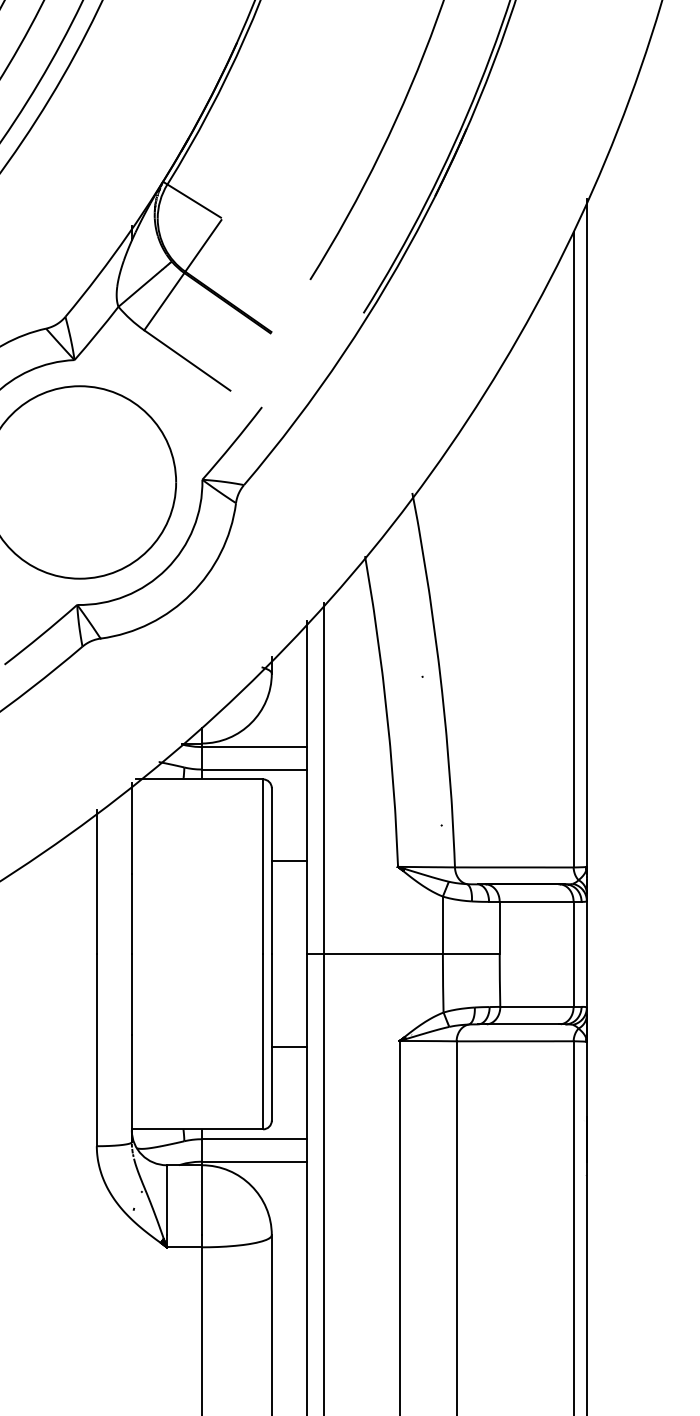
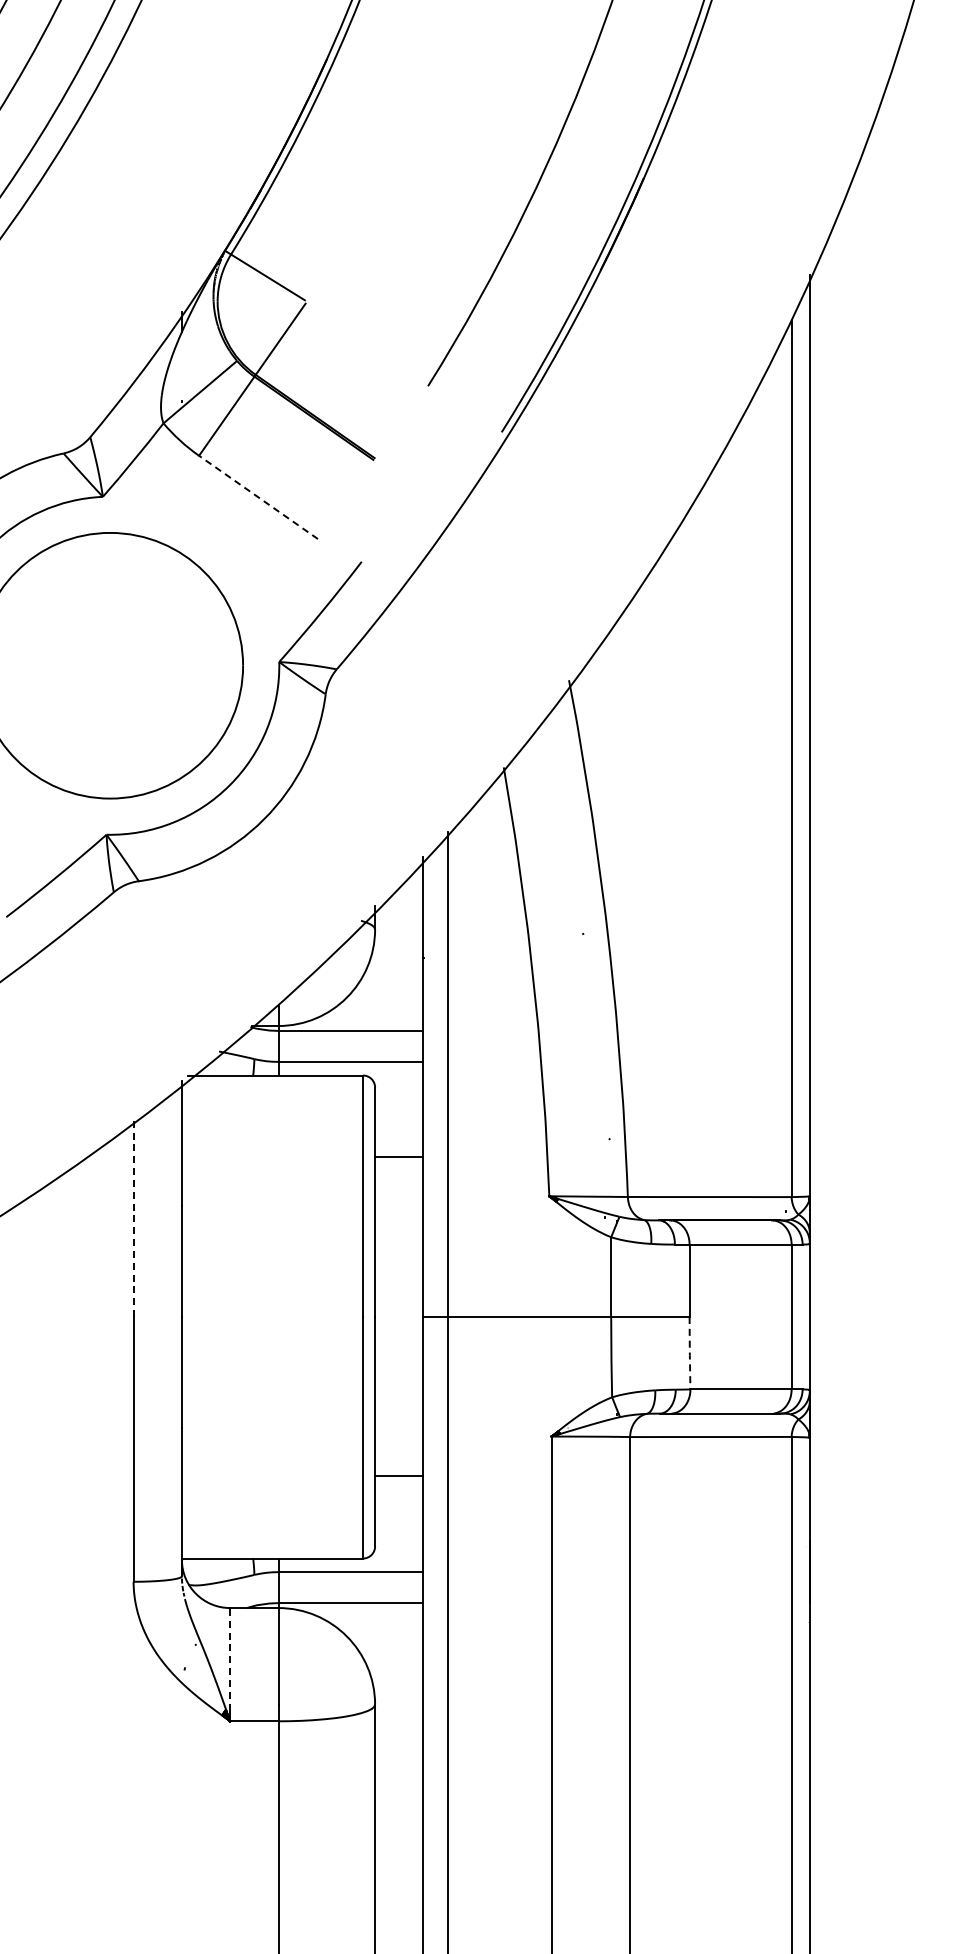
line: (187, 360) -> (258, 497), solid -> dashed
line: (289, 861) -> (399, 1156), moved
line: (96, 882) -> (133, 1217), solid -> dashed
line: (499, 980) -> (689, 1353), solid -> dashed
line: (289, 1047) -> (399, 1476), moved
line: (167, 1200) -> (230, 1656), solid -> dashed

